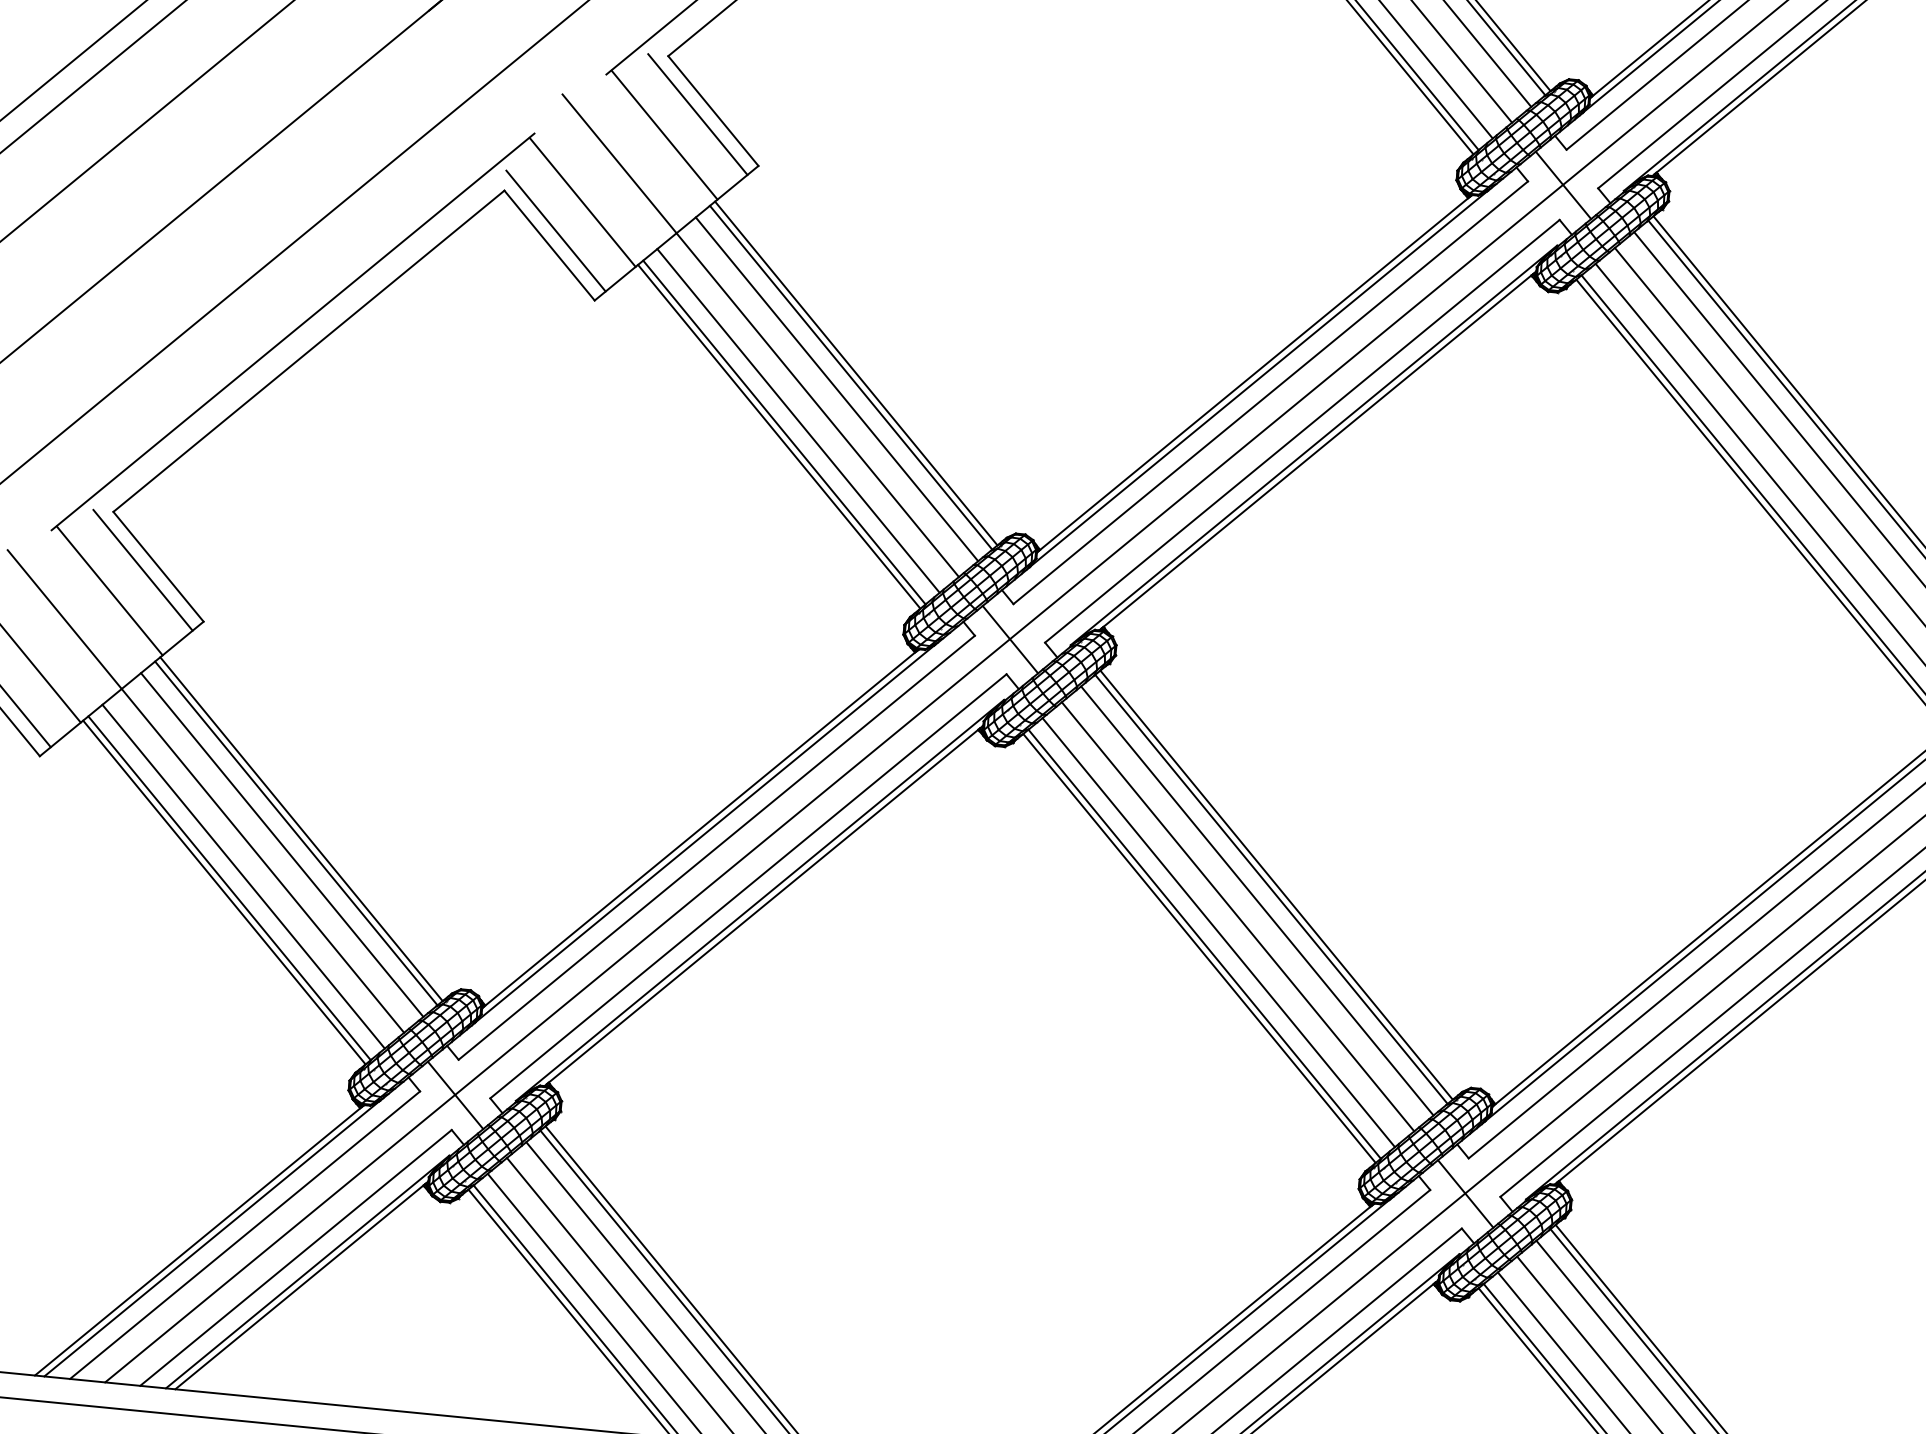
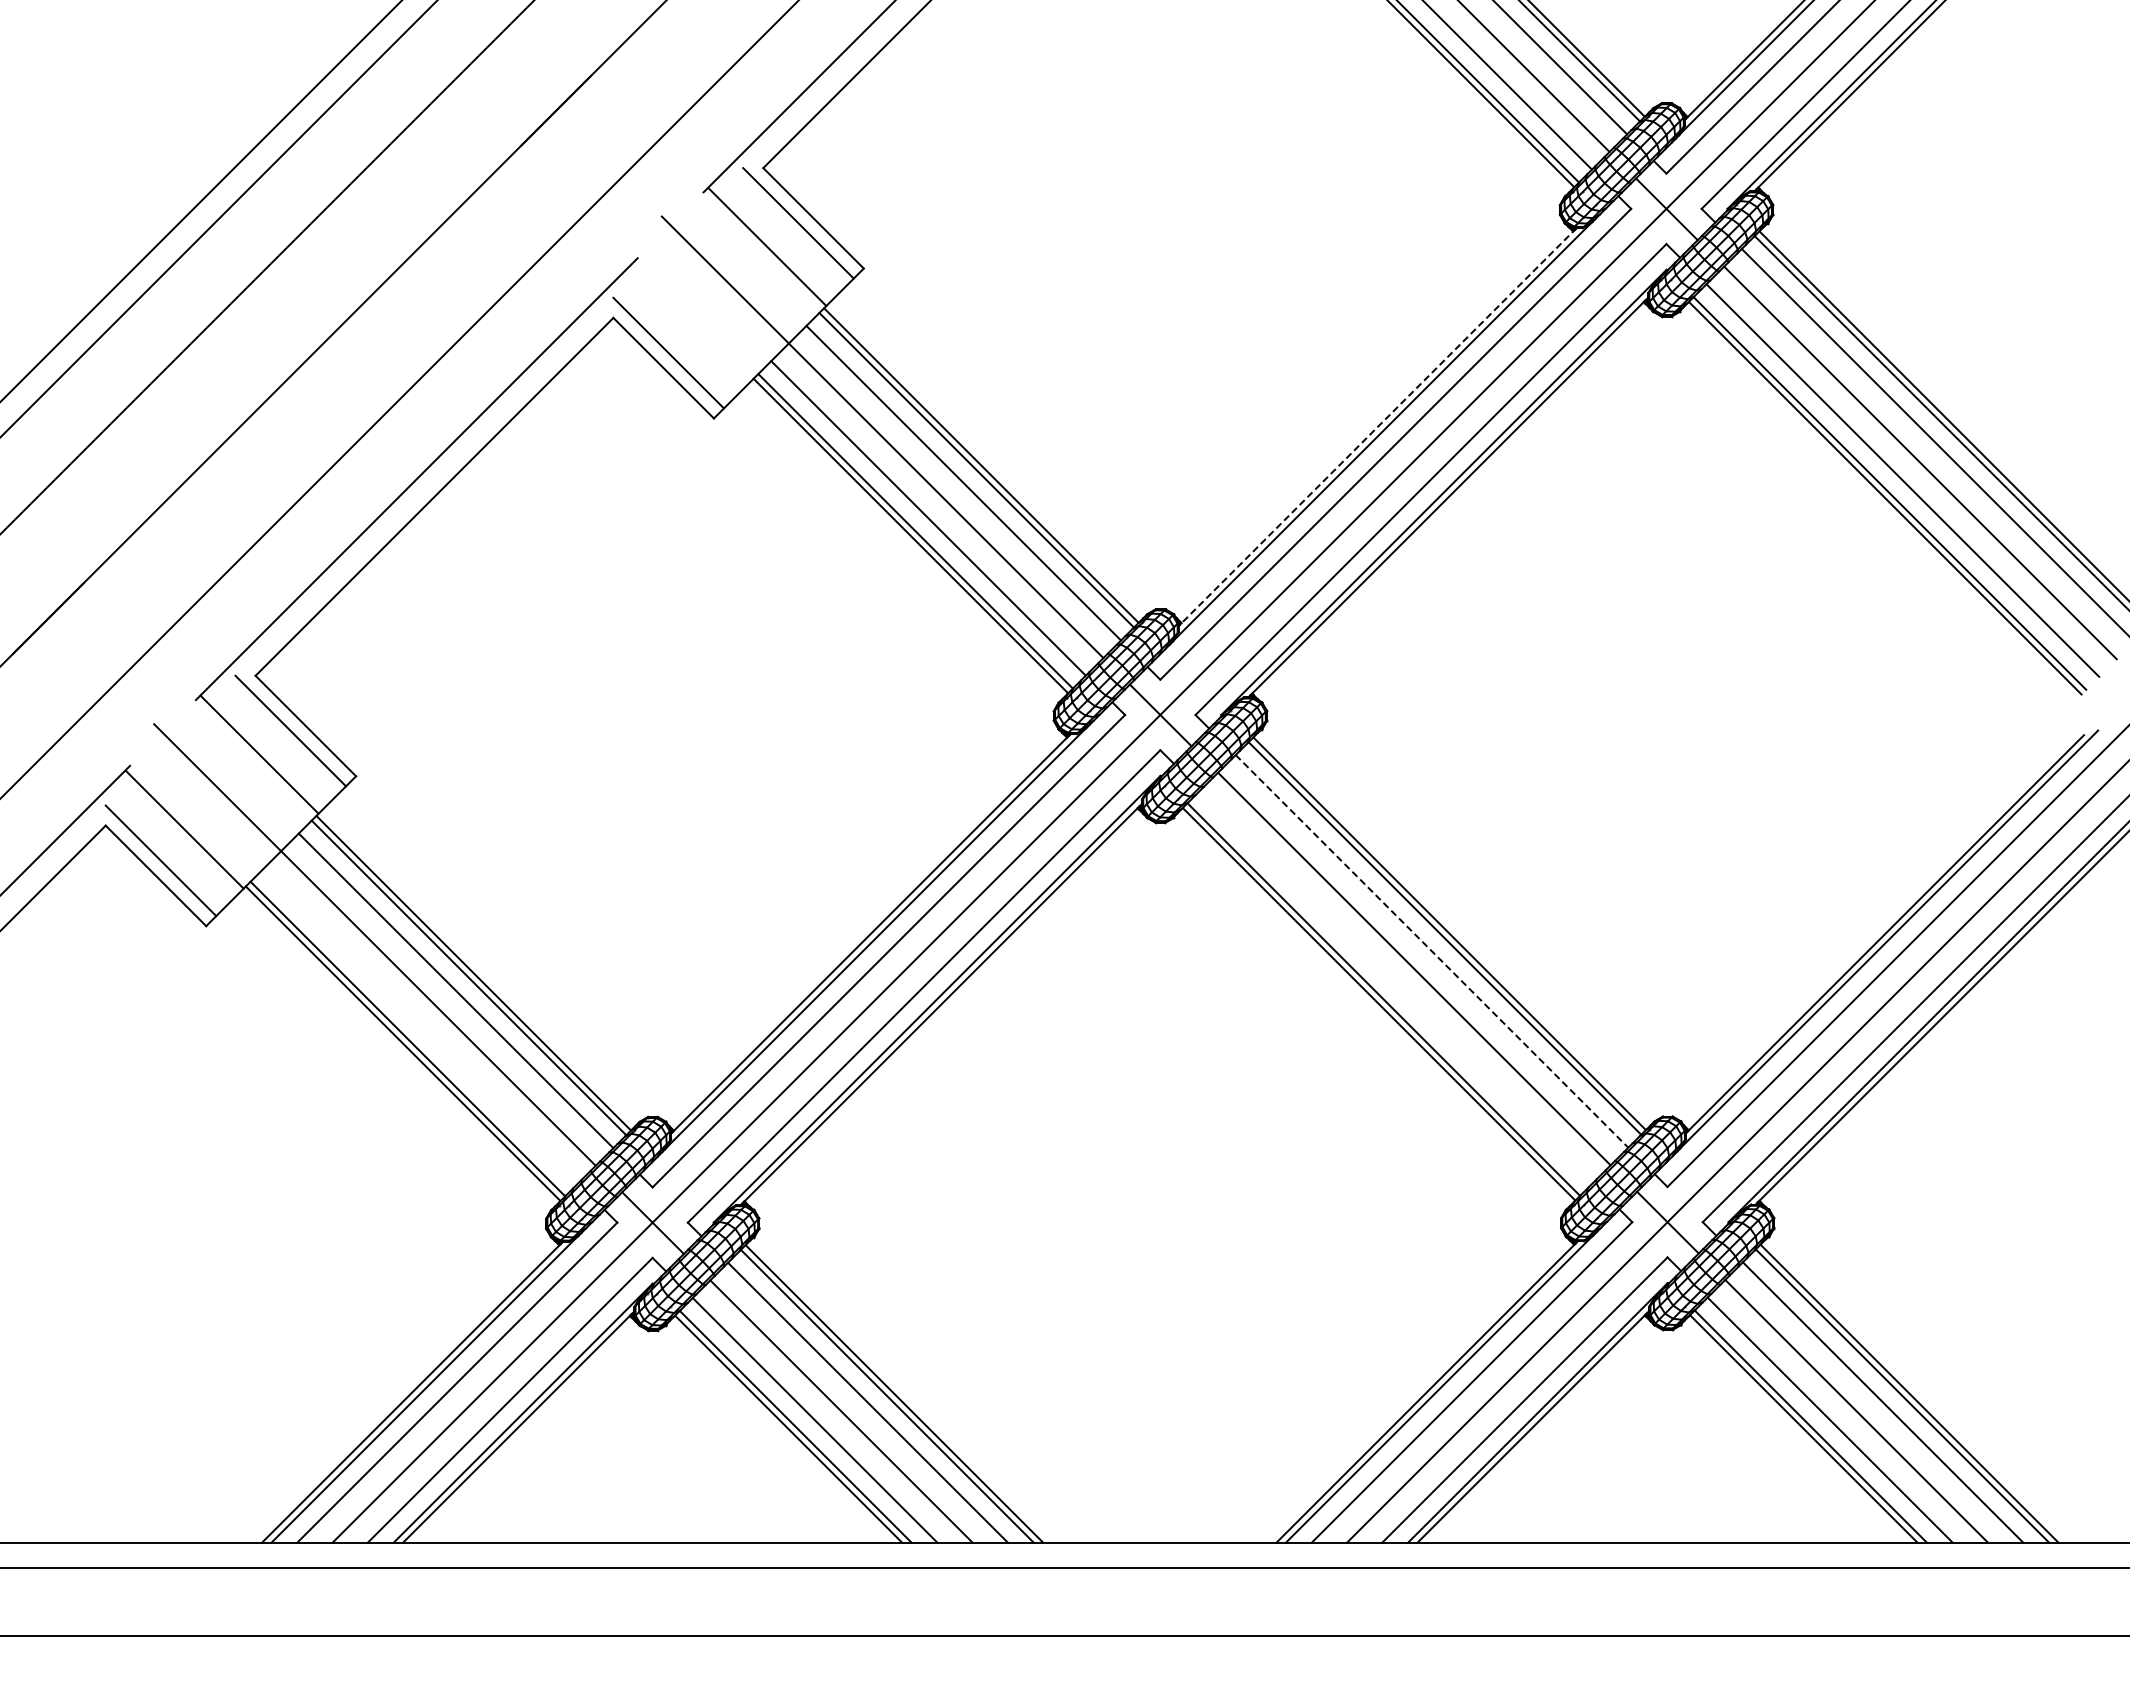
line: (582, 202) -> (692, 322), removed
line: (1254, 373) -> (1377, 426), solid -> dashed
line: (243, 876) -> (420, 1025), removed
line: (1257, 901) -> (1432, 951), solid -> dashed
line: (1218, 932) -> (1396, 986), removed

